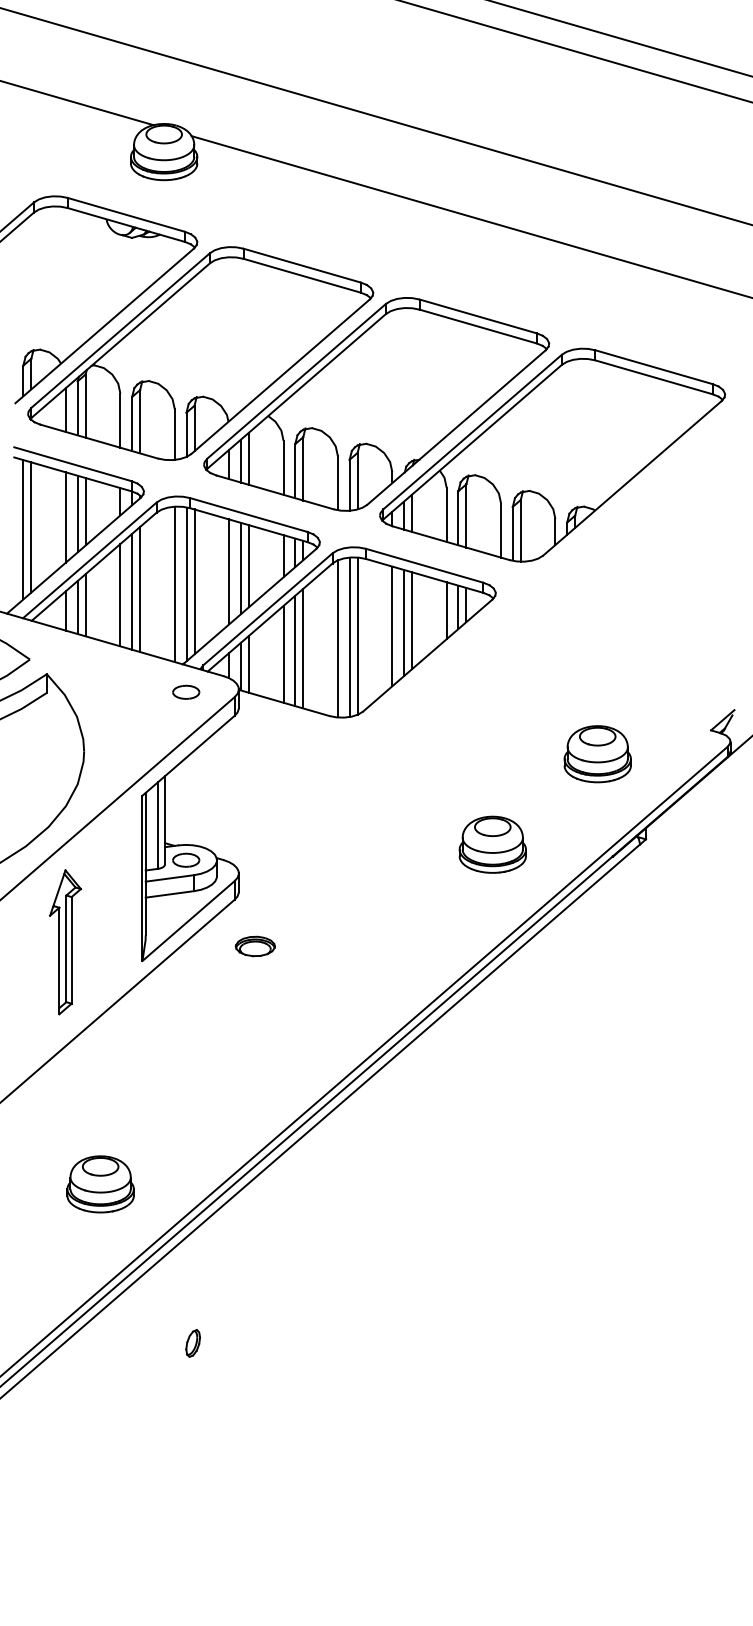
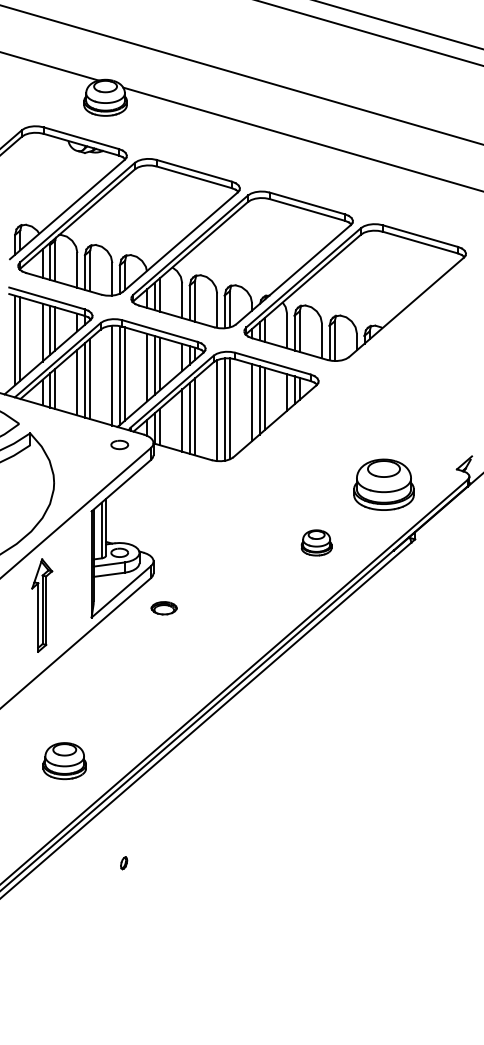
part: (598, 753) -> (384, 484), size x1.4
part: (492, 844) -> (316, 542), size x0.7
part: (192, 1342) -> (123, 862), size x0.7

